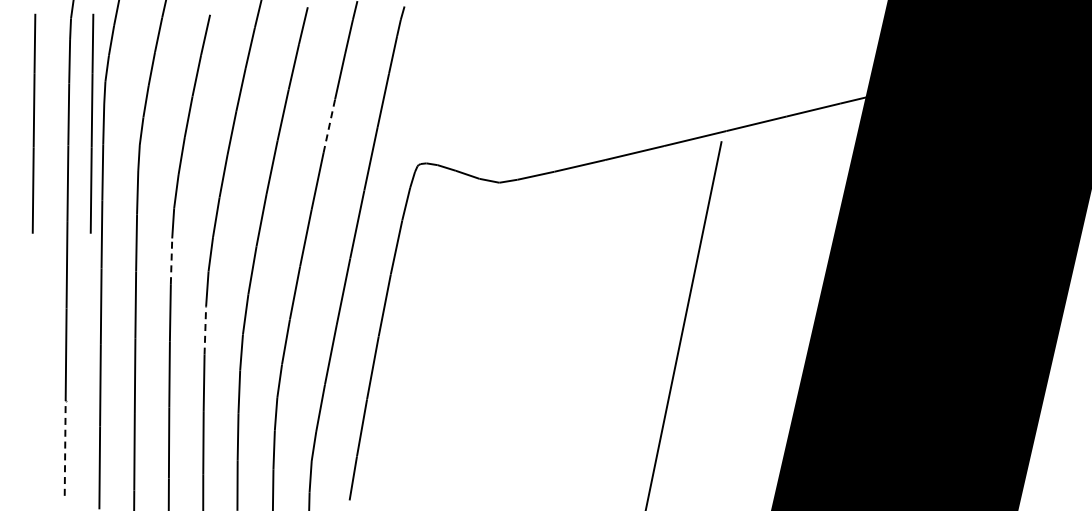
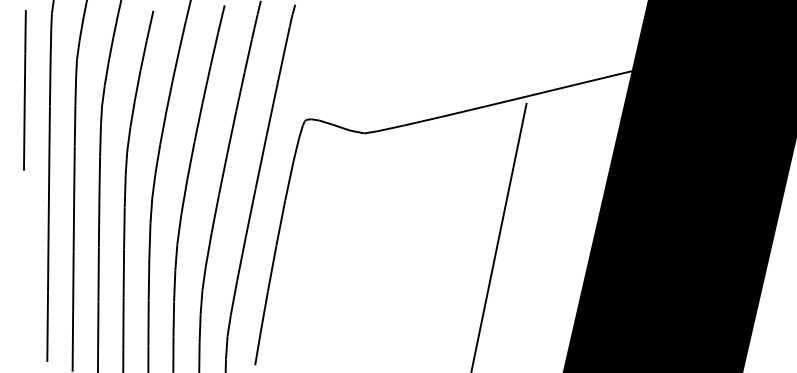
line: (91, 123) -> (66, 90), removed
line: (329, 125) -> (240, 91), dashed -> solid
line: (171, 261) -> (125, 190), dashed -> solid
line: (205, 330) -> (150, 241), dashed -> solid
line: (65, 447) -> (47, 326), dashed -> solid

